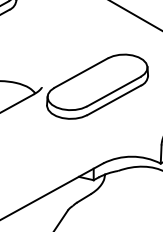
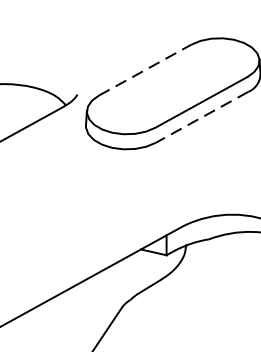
line: (81, 73) -> (145, 70), solid -> dashed
line: (114, 100) -> (202, 117), solid -> dashed

